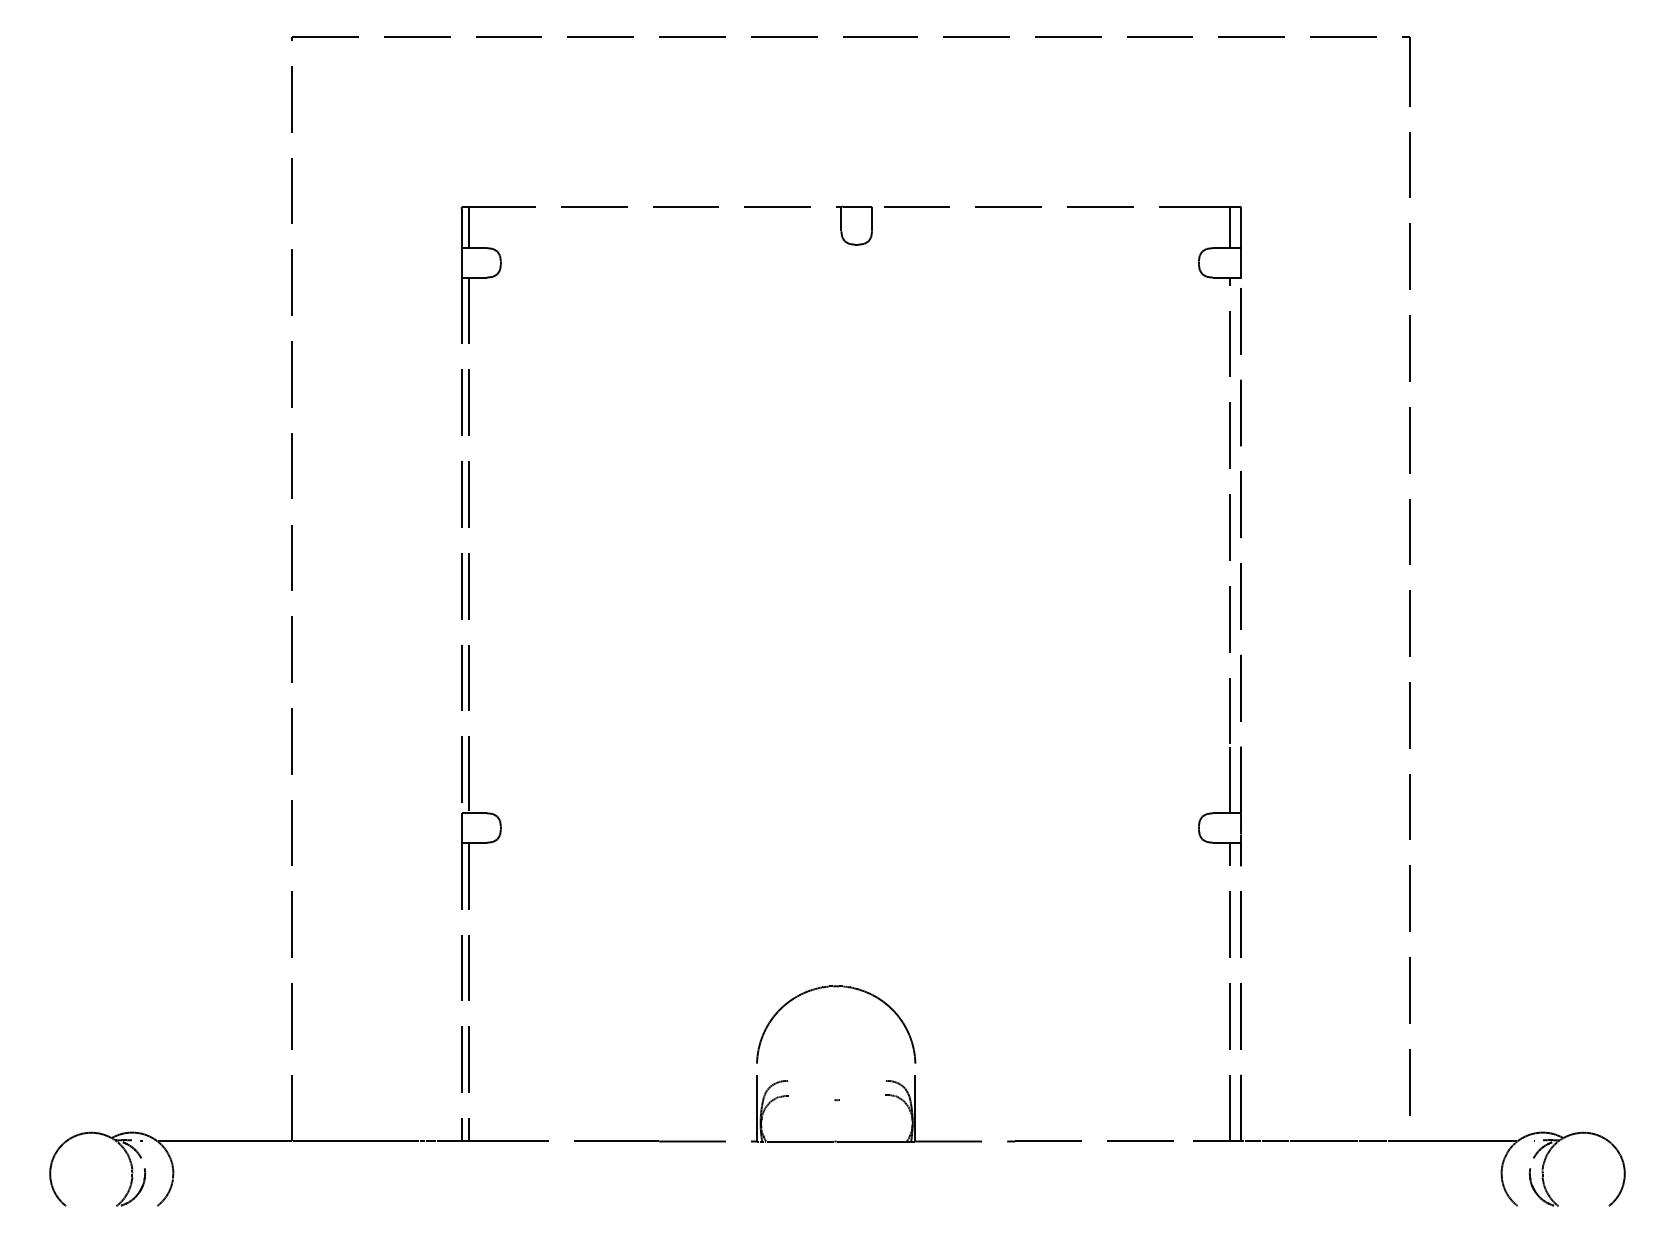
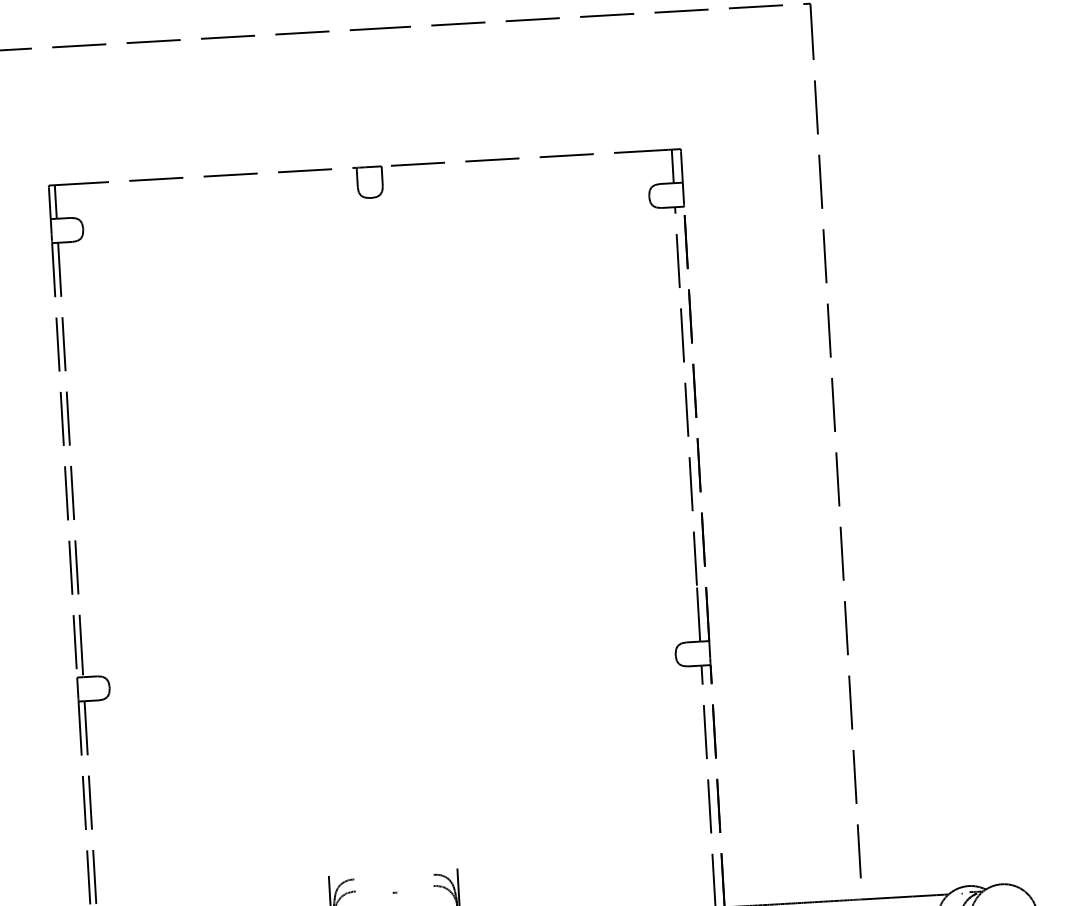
part: (836, 987) -> (389, 801), removed

